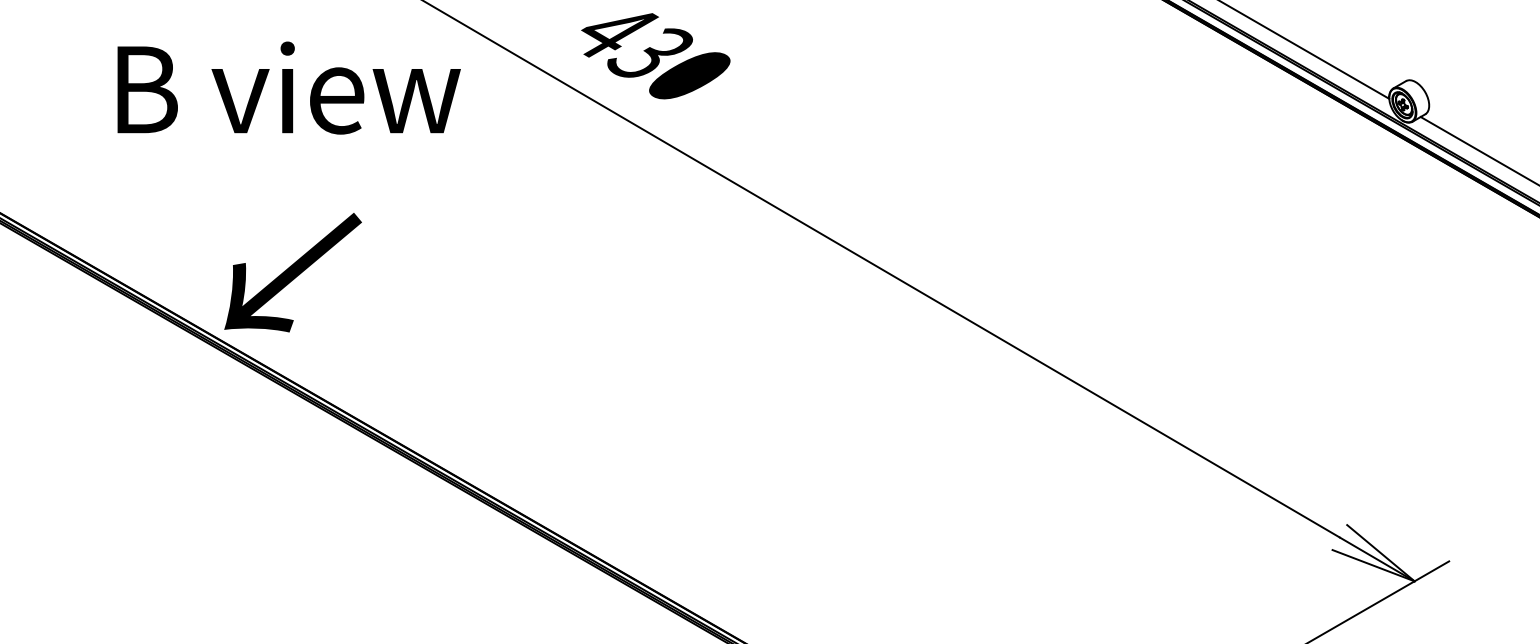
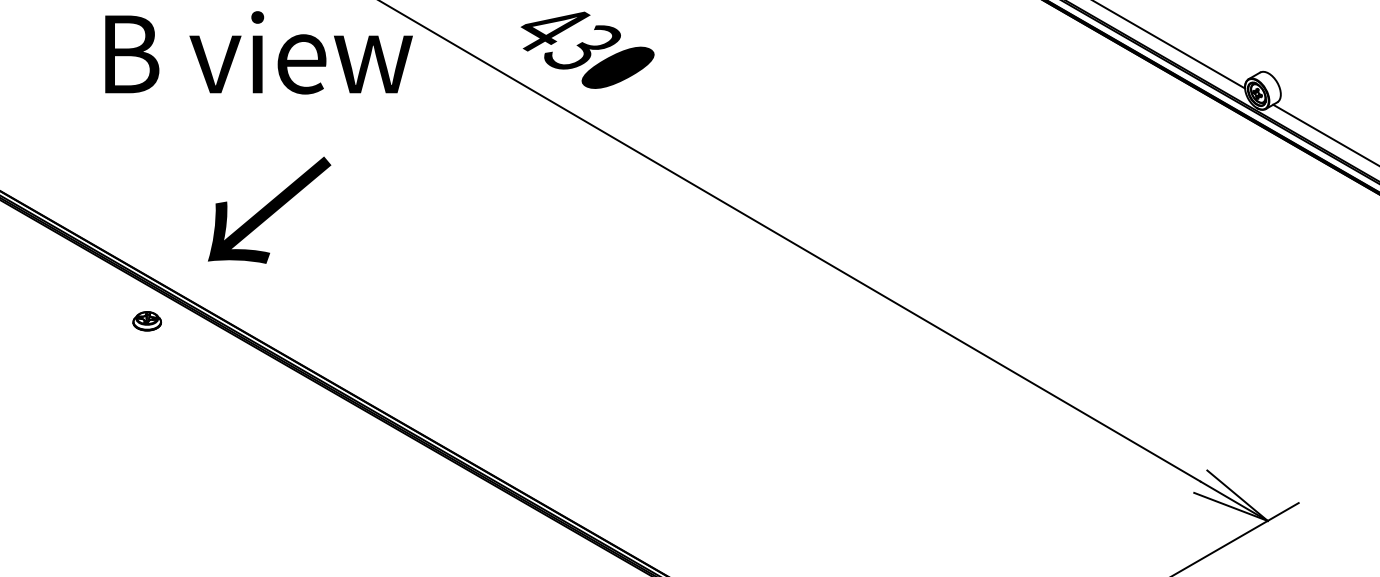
text: (288, 87) -> (258, 52), moved
text: (293, 271) -> (269, 209), moved
part: (163, 358) -> (146, 321), added

